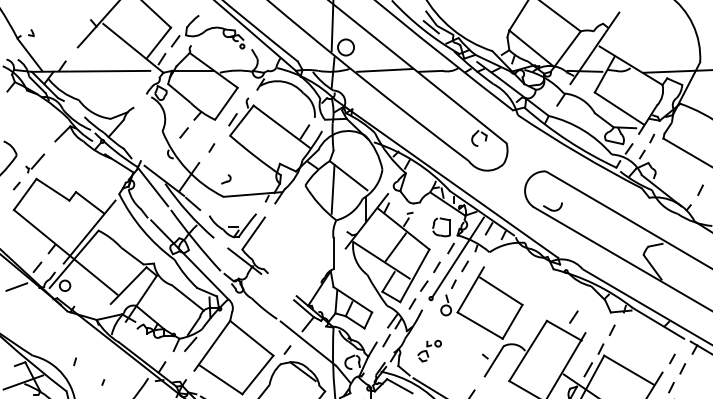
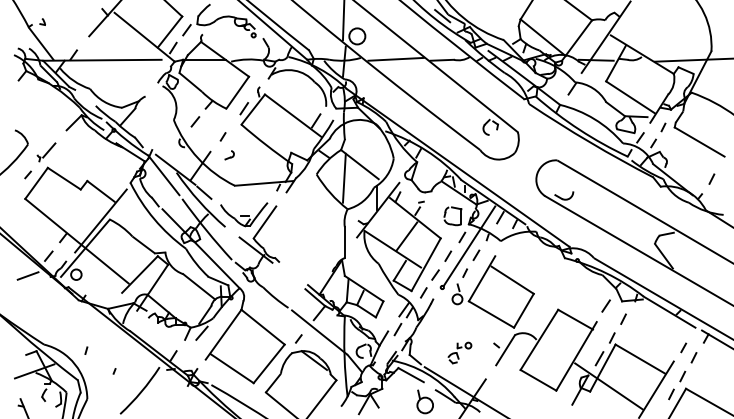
part: (226, 179) -> (229, 155), moved
line: (573, 316) -> (605, 305), moved
part: (429, 350) -> (459, 352), moved

